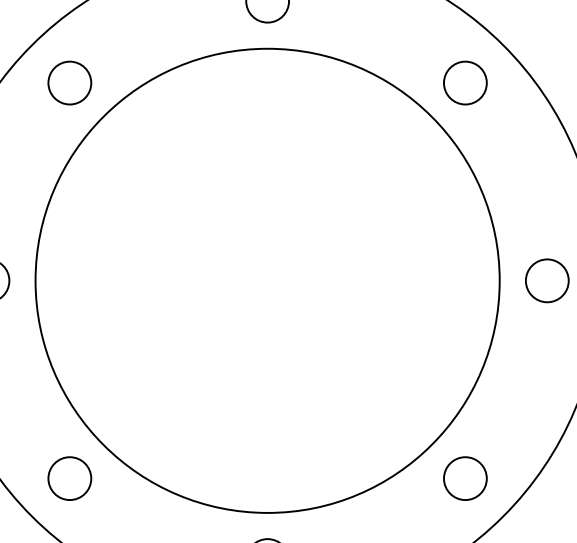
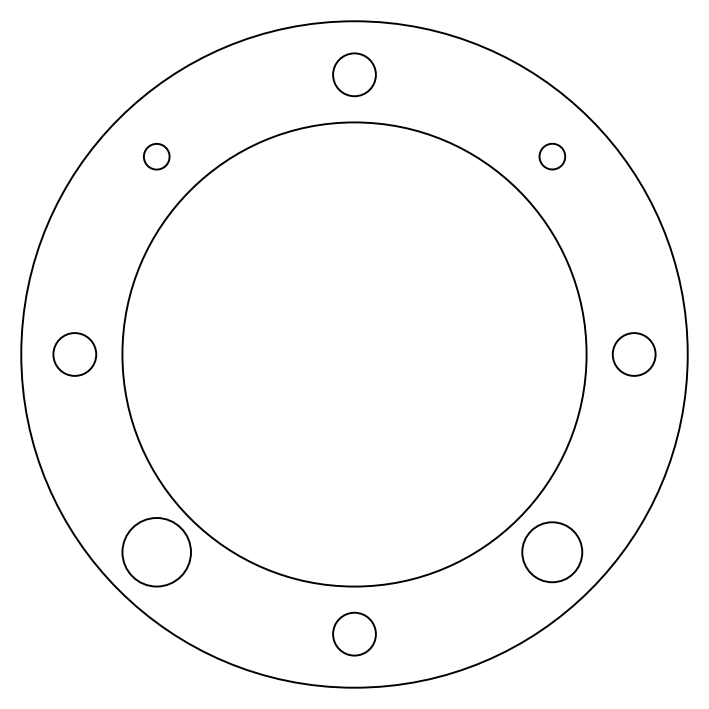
circle: (69, 82) -> (156, 156), size x0.6
circle: (465, 82) -> (552, 156), size x0.6
circle: (69, 477) -> (156, 551), size x1.6
circle: (464, 477) -> (551, 551), size x1.4

